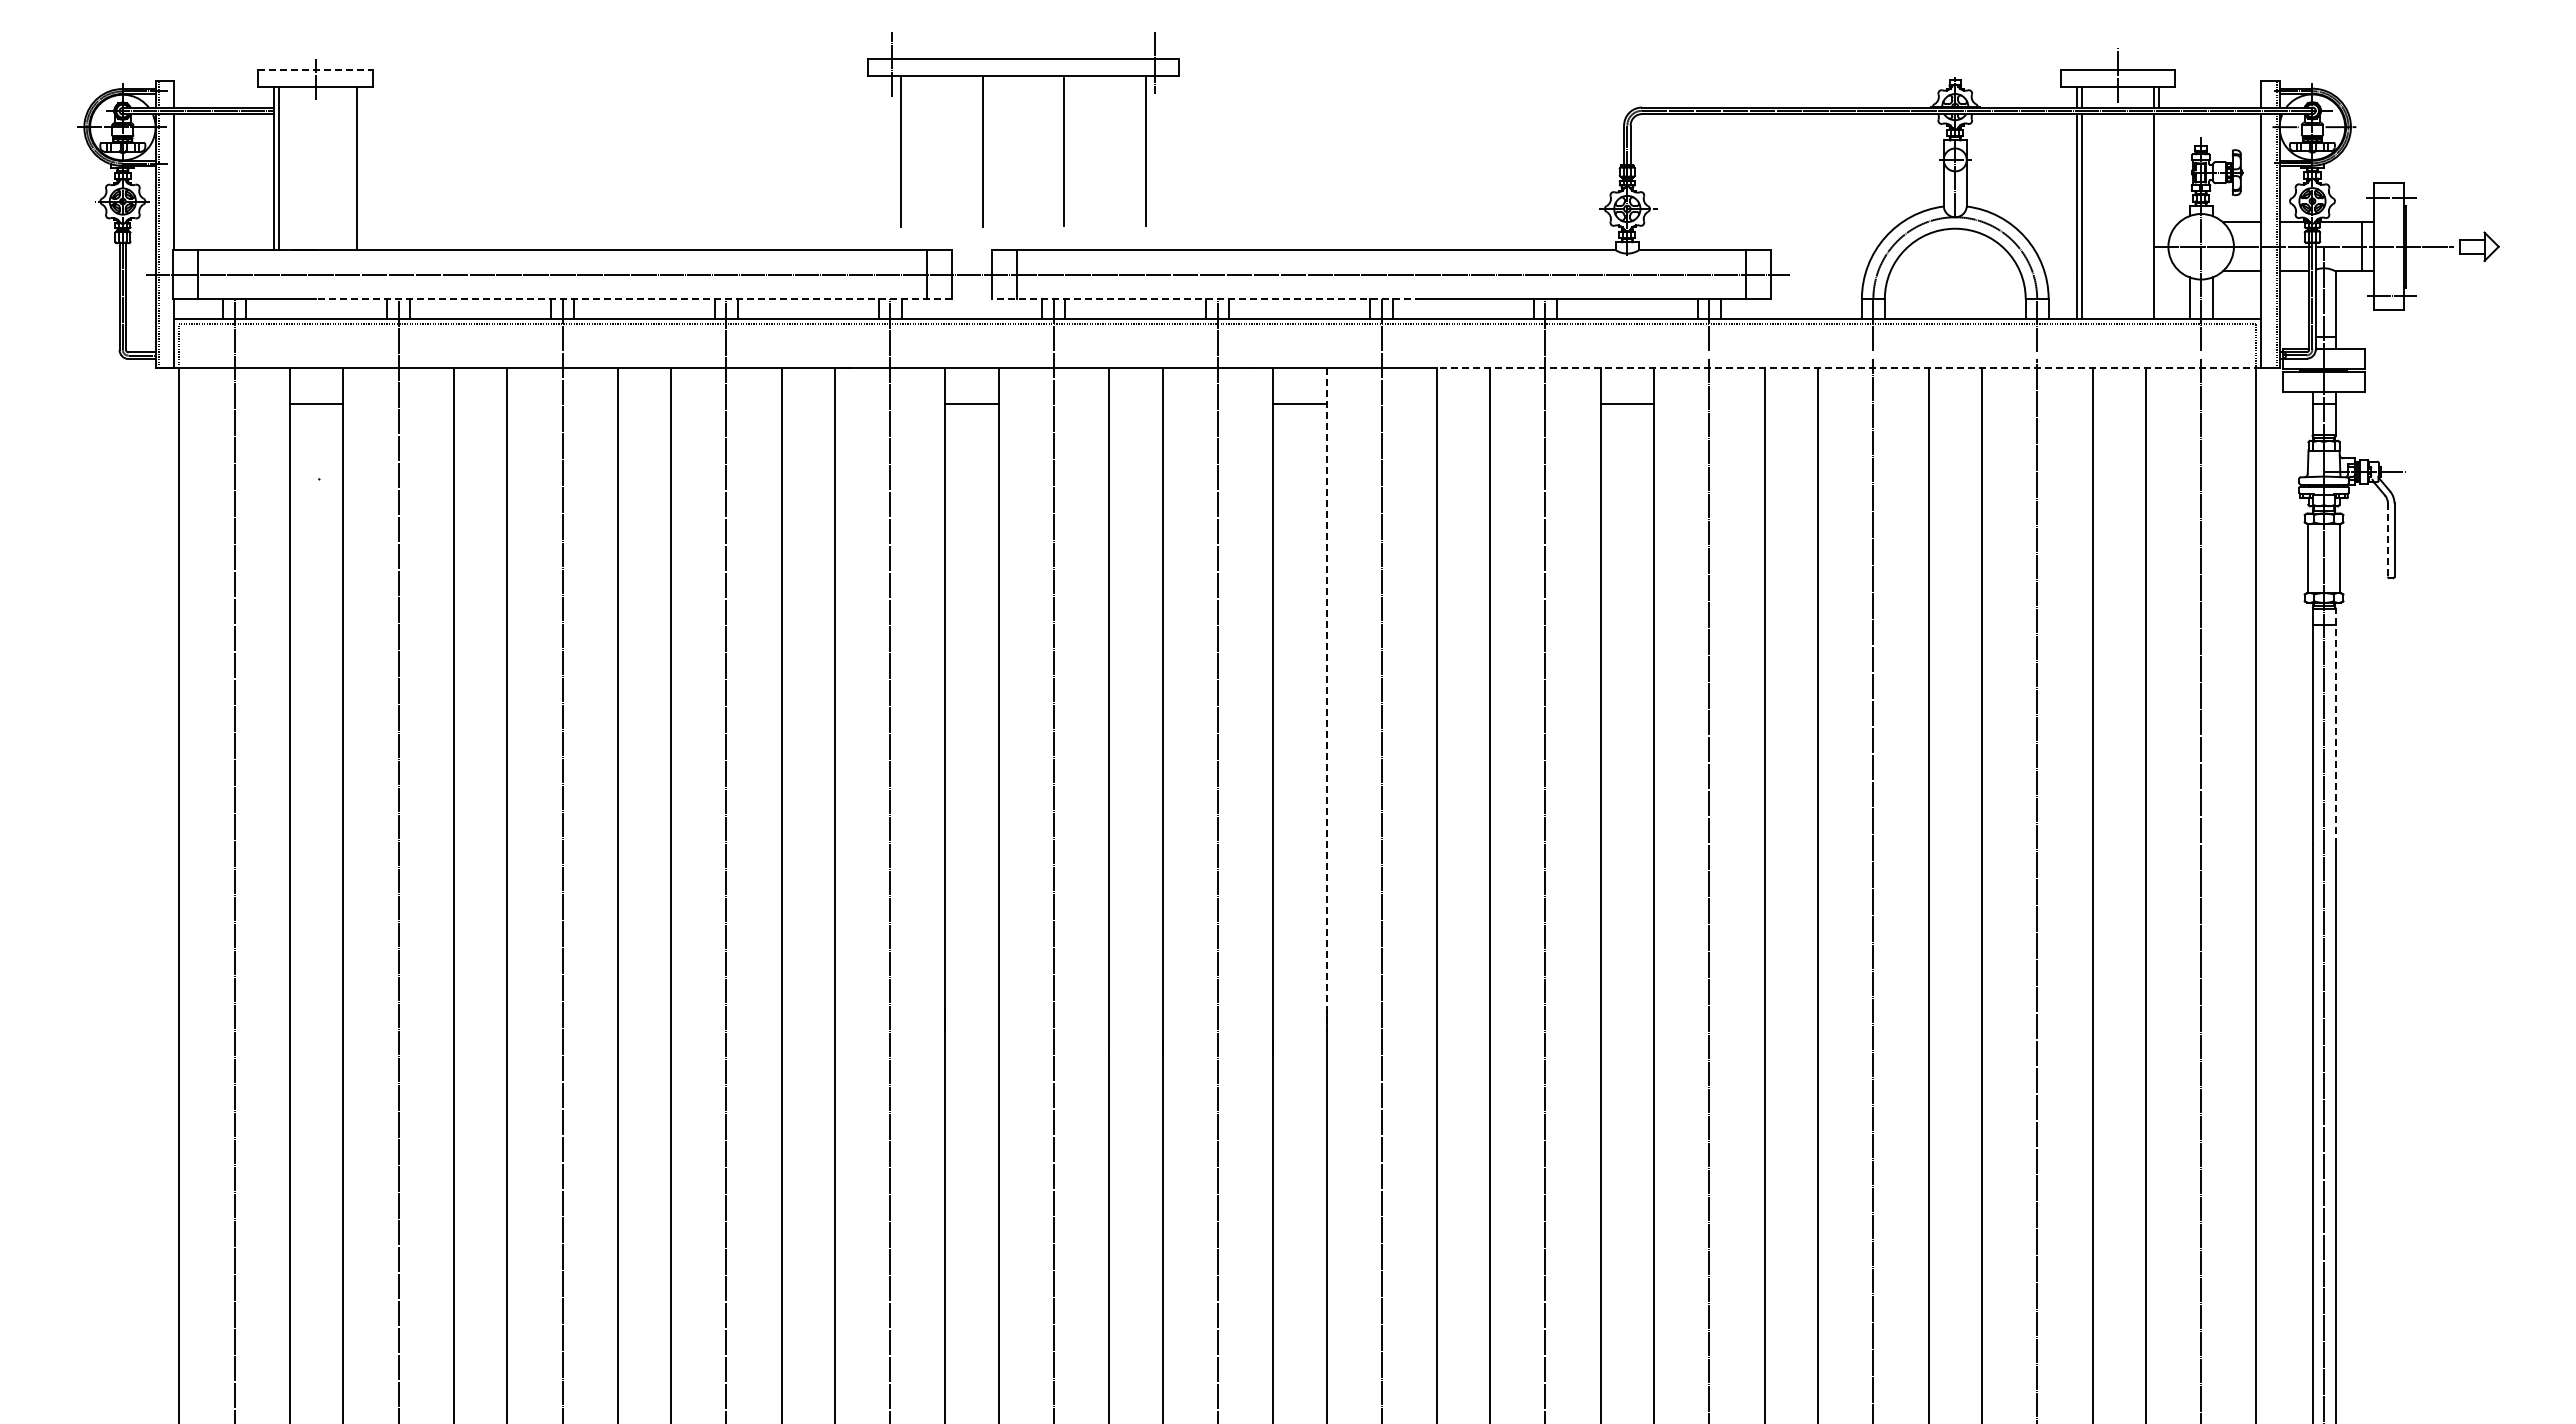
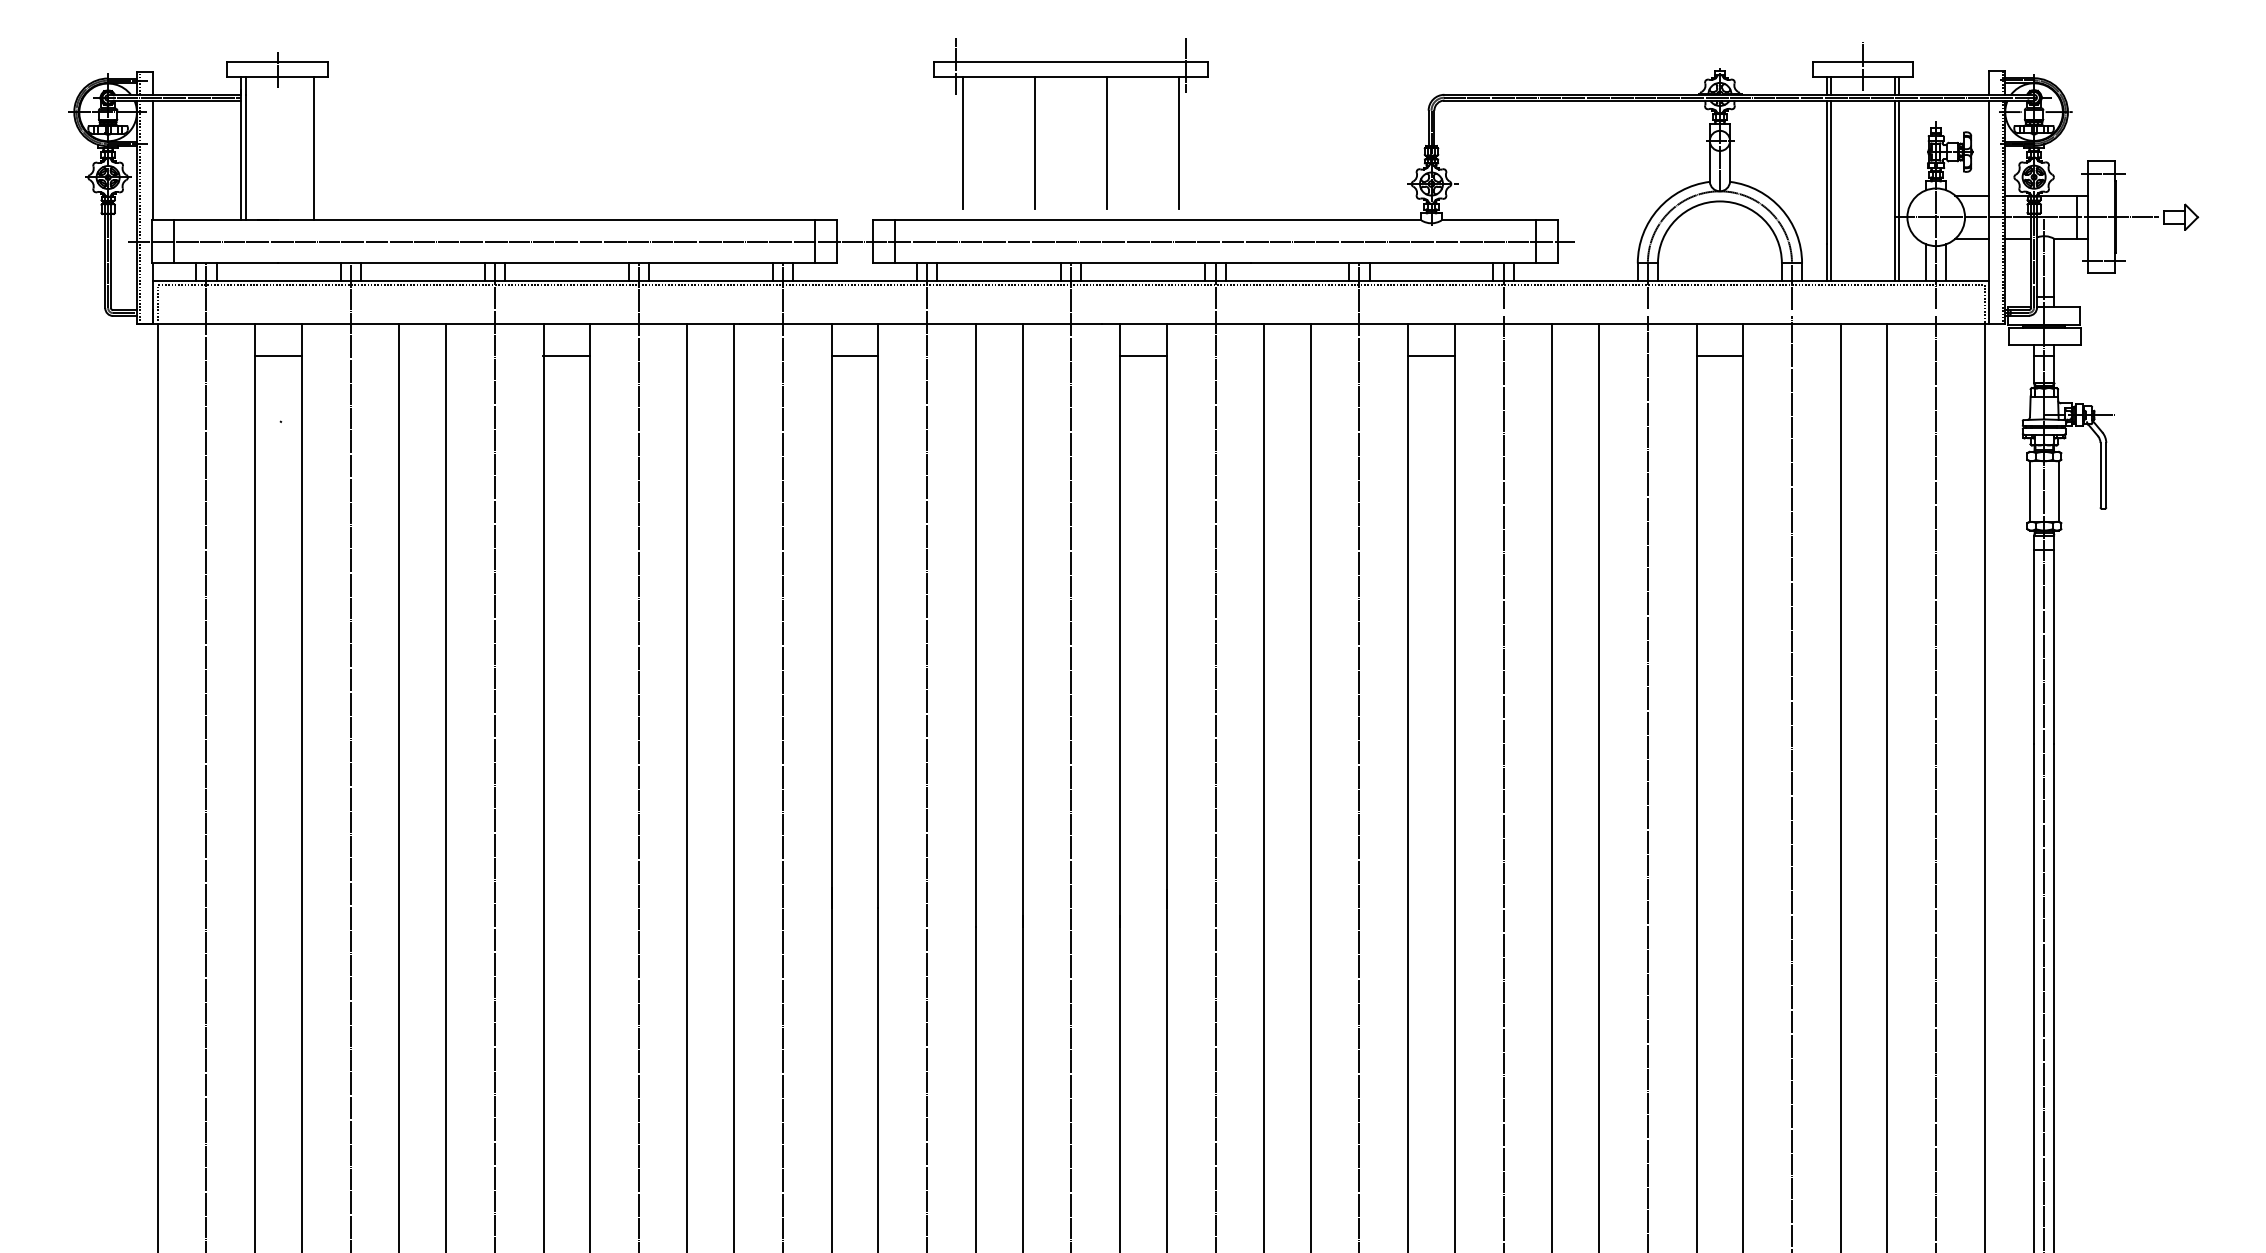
line: (315, 69) -> (277, 61), dashed -> solid
part: (983, 129) -> (1035, 123), moved
line: (2158, 216) -> (1898, 190), added
line: (633, 299) -> (557, 263), dashed -> solid
line: (1207, 299) -> (1062, 263), dashed -> solid
line: (1847, 368) -> (1625, 324), dashed -> solid
line: (643, 404) -> (566, 356), added
line: (1954, 404) -> (1719, 356), added
line: (2387, 540) -> (2100, 475), dashed -> solid
line: (1326, 700) -> (1166, 616), dashed -> solid
line: (2335, 726) -> (2054, 639), dashed -> solid

